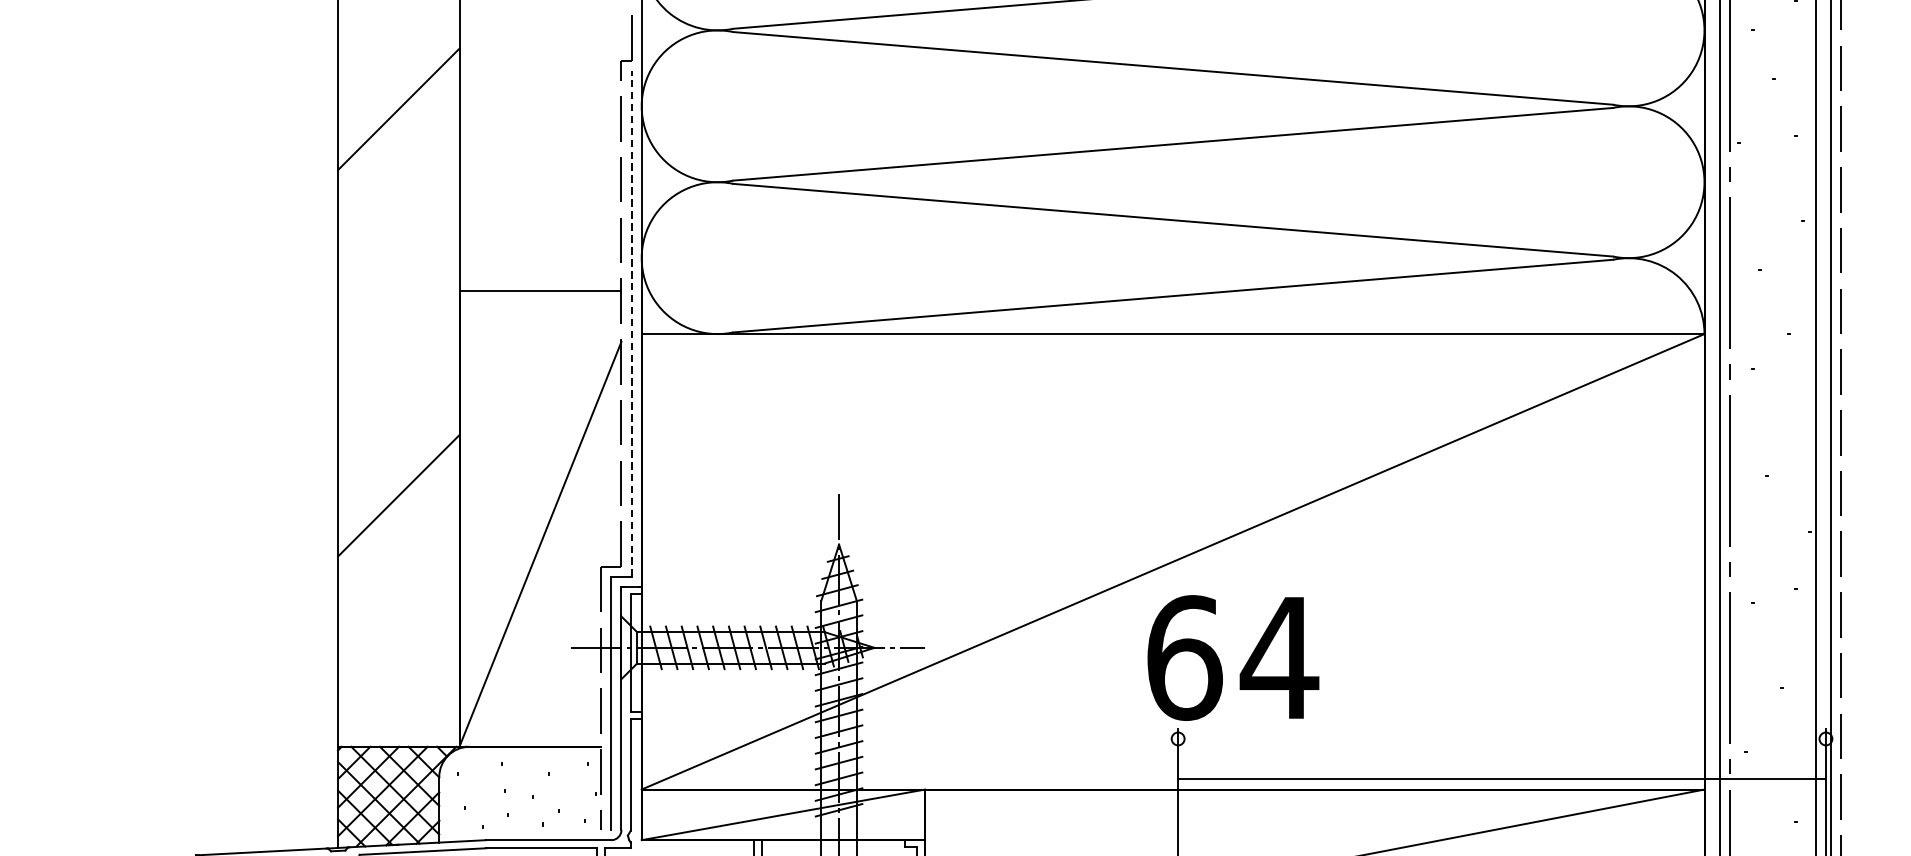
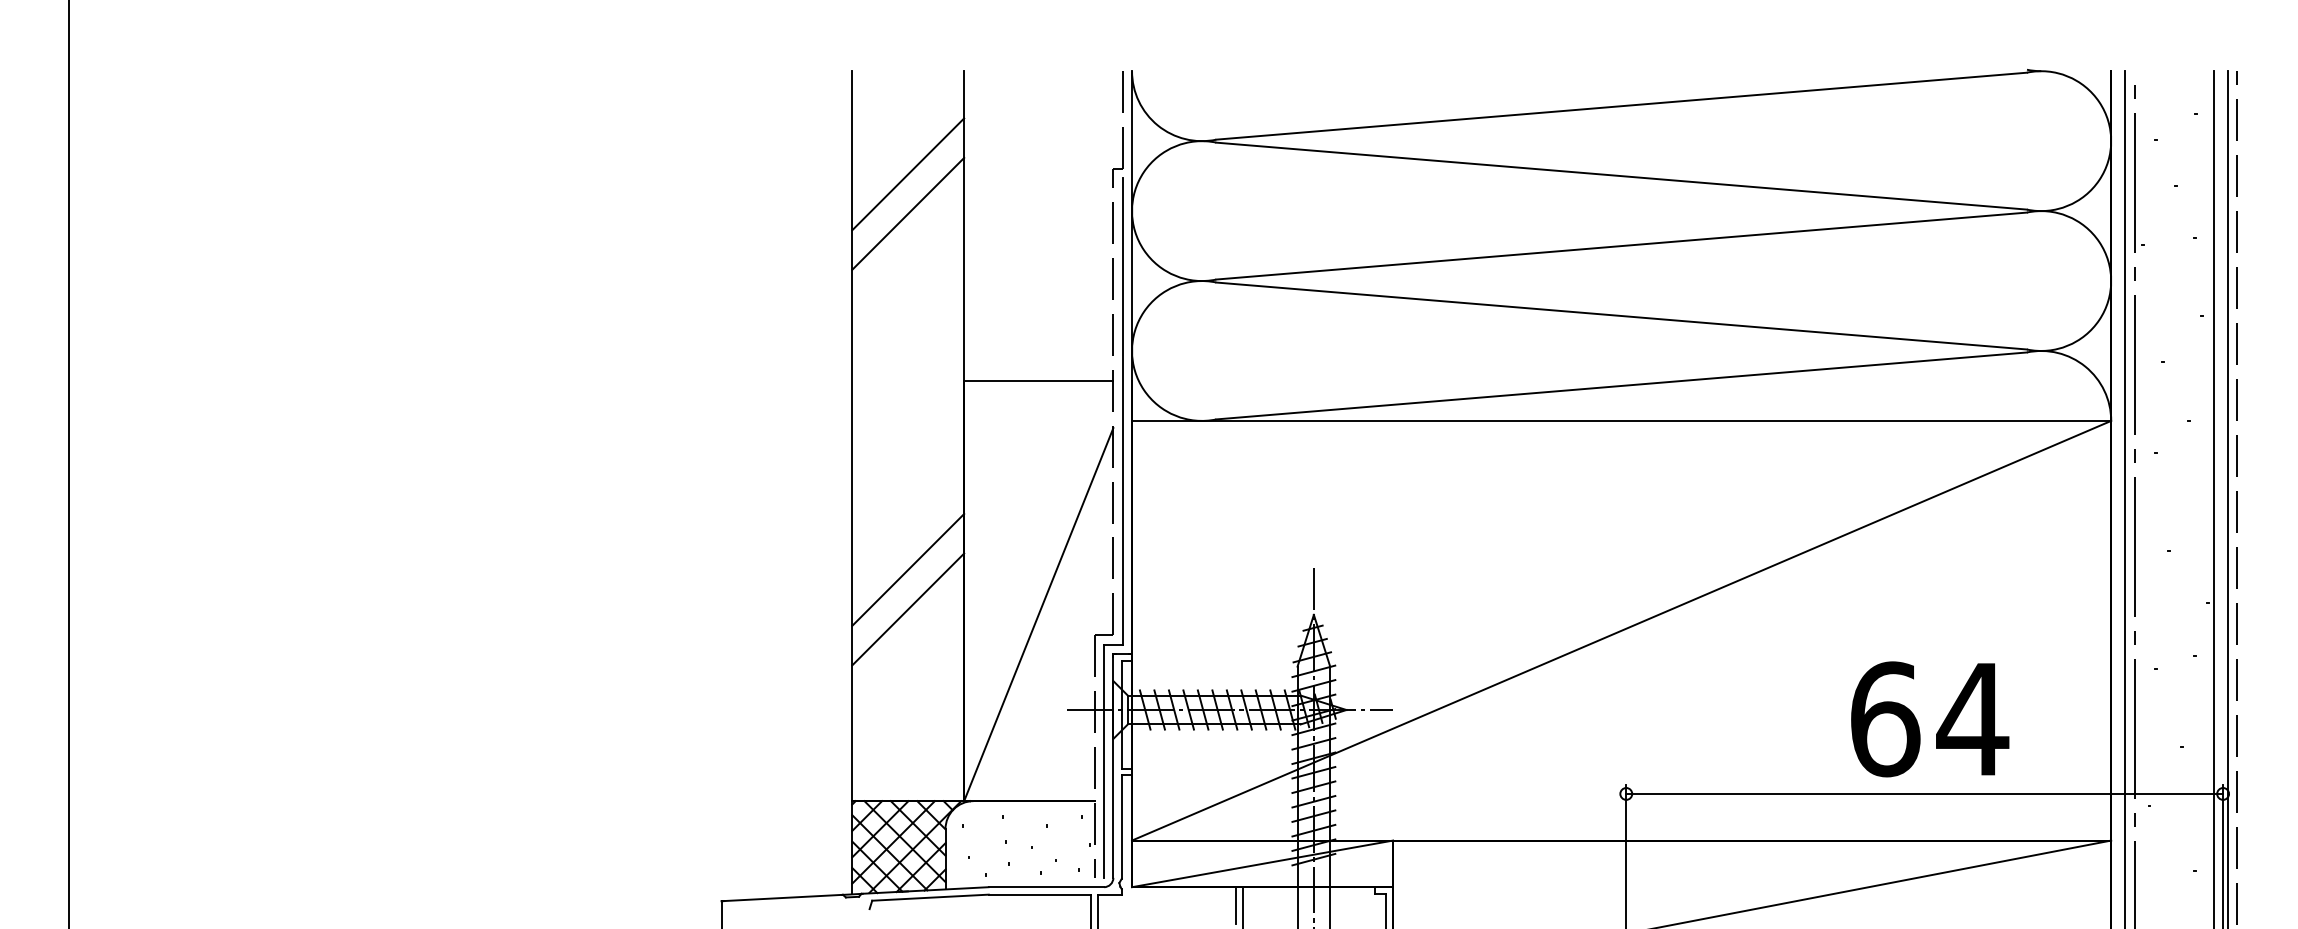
line: (399, 66) -> (908, 174), added
line: (631, 323) -> (1122, 411), dashed -> solid
line: (399, 538) -> (908, 609), added
text: (1233, 658) -> (1930, 719), moved
line: (1501, 778) -> (1924, 793), moved

